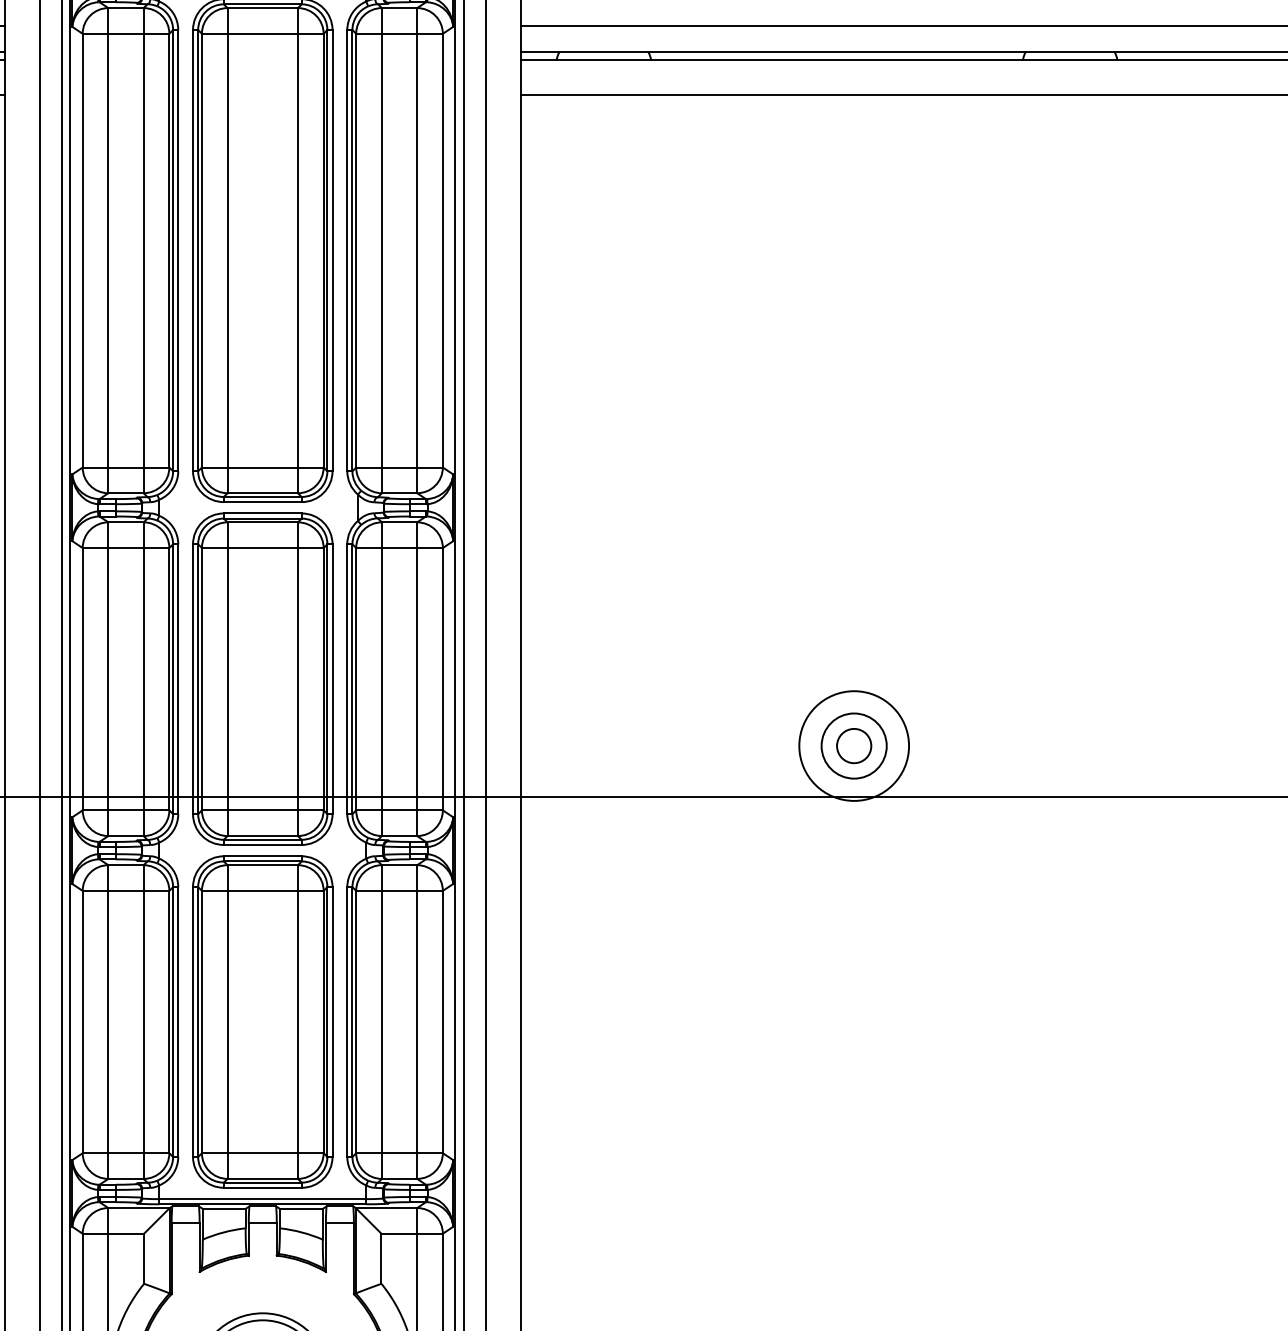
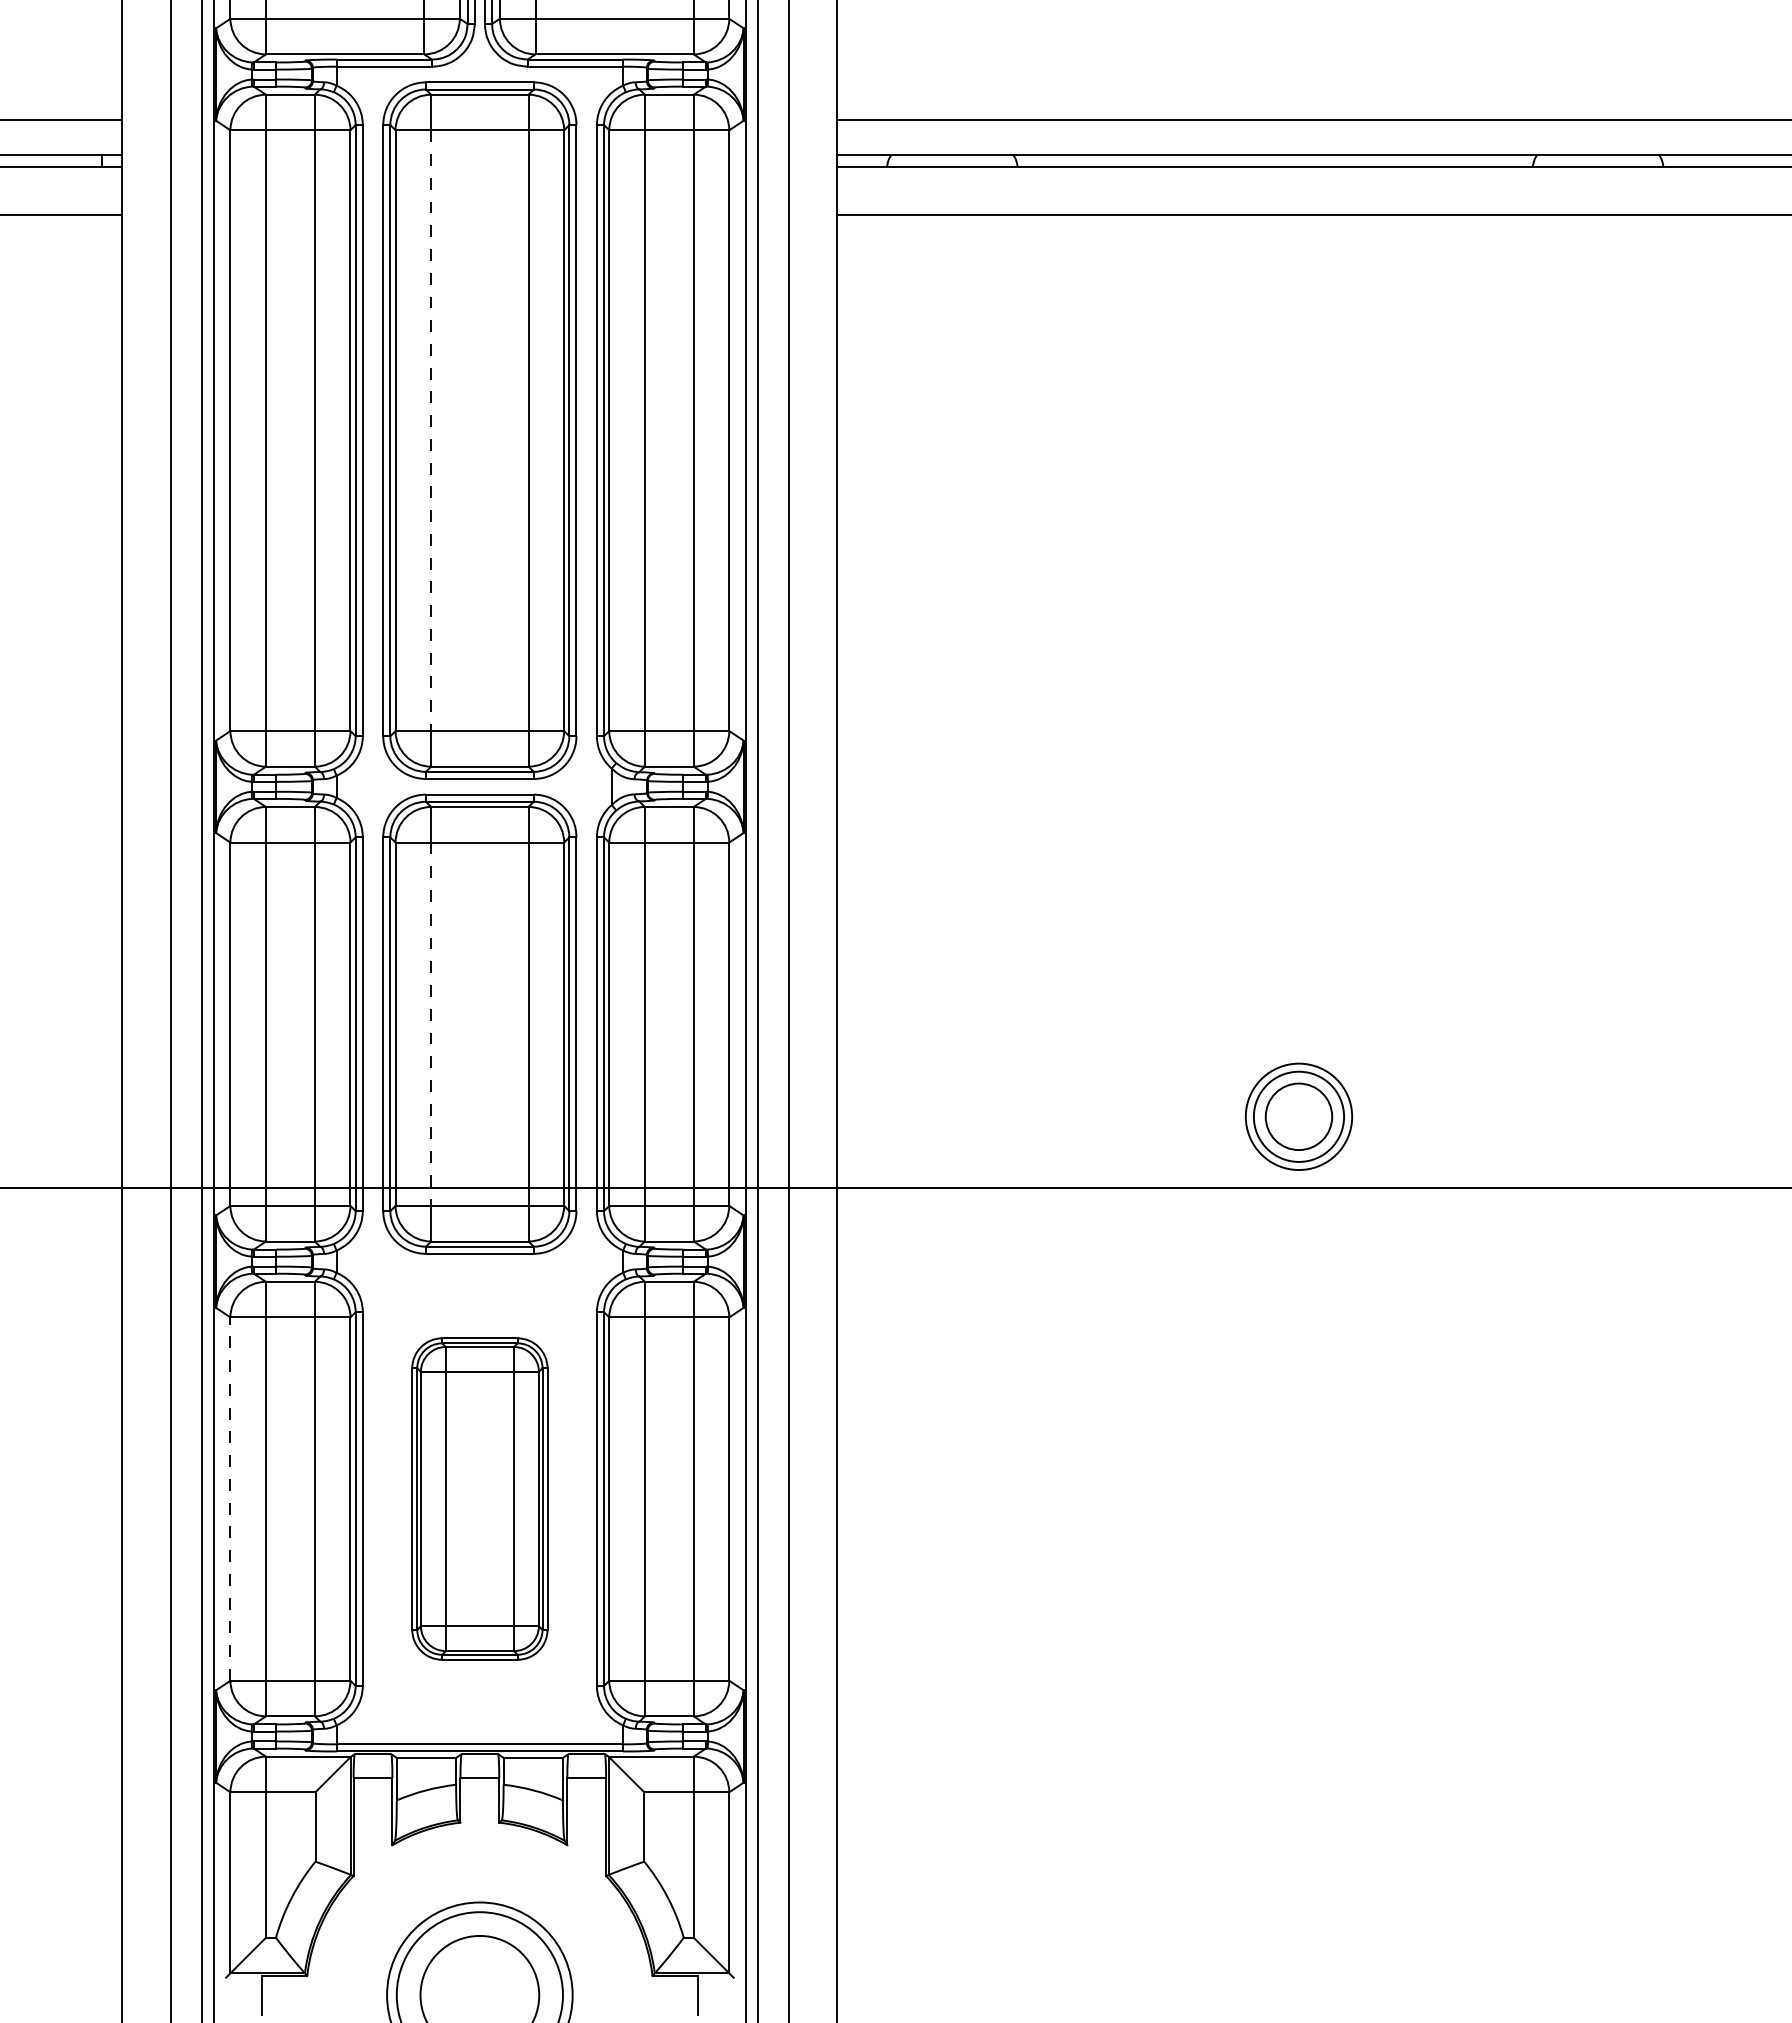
line: (227, 251) -> (431, 431), solid -> dashed
line: (227, 679) -> (431, 1024), solid -> dashed
circle: (853, 745) -> (1298, 1116), size x0.7
circle: (853, 745) -> (1298, 1116), size x1.4
part: (262, 1021) -> (479, 1498), size x0.7
line: (82, 1022) -> (230, 1499), solid -> dashed

